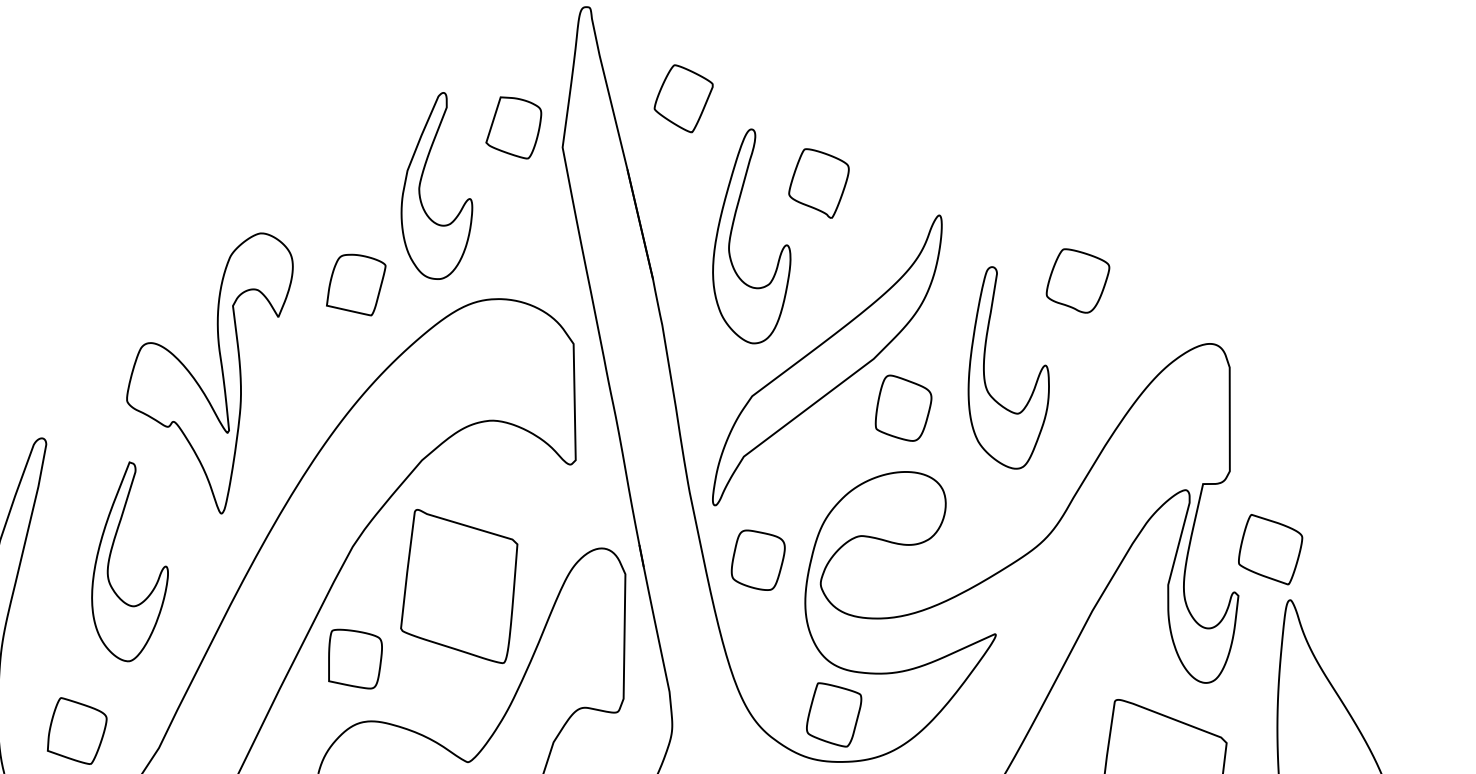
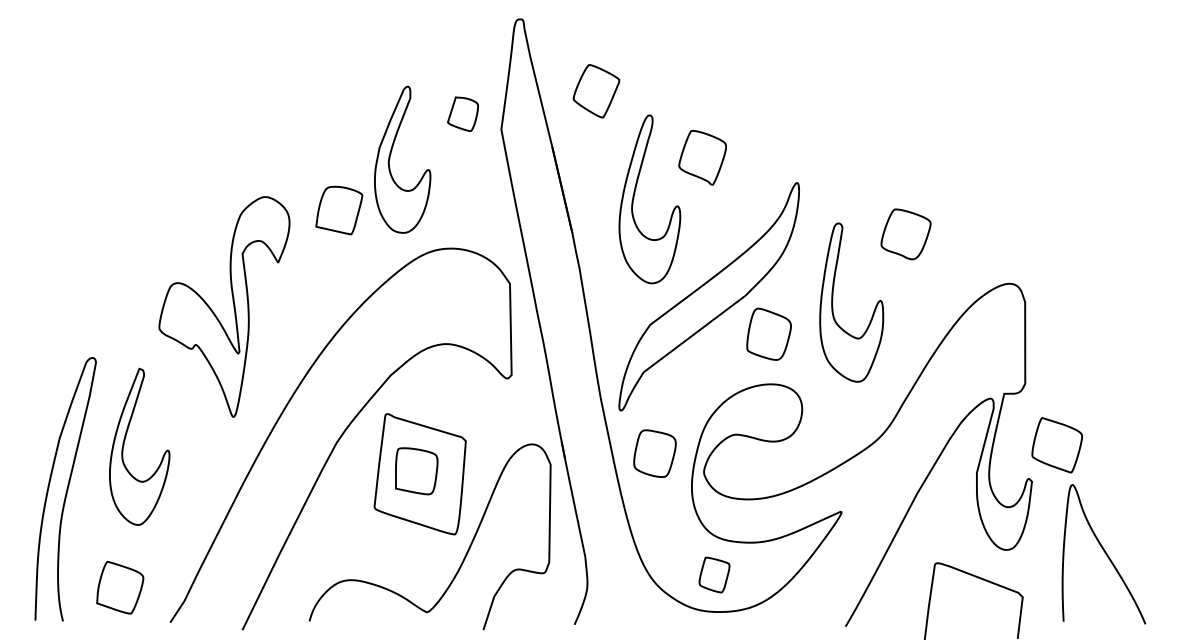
part: (513, 128) -> (462, 114), size x0.7
part: (356, 284) -> (339, 210), moved
part: (110, 560) -> (124, 445), moved
part: (355, 659) -> (416, 471), moved
part: (834, 714) -> (714, 574), size x0.7

